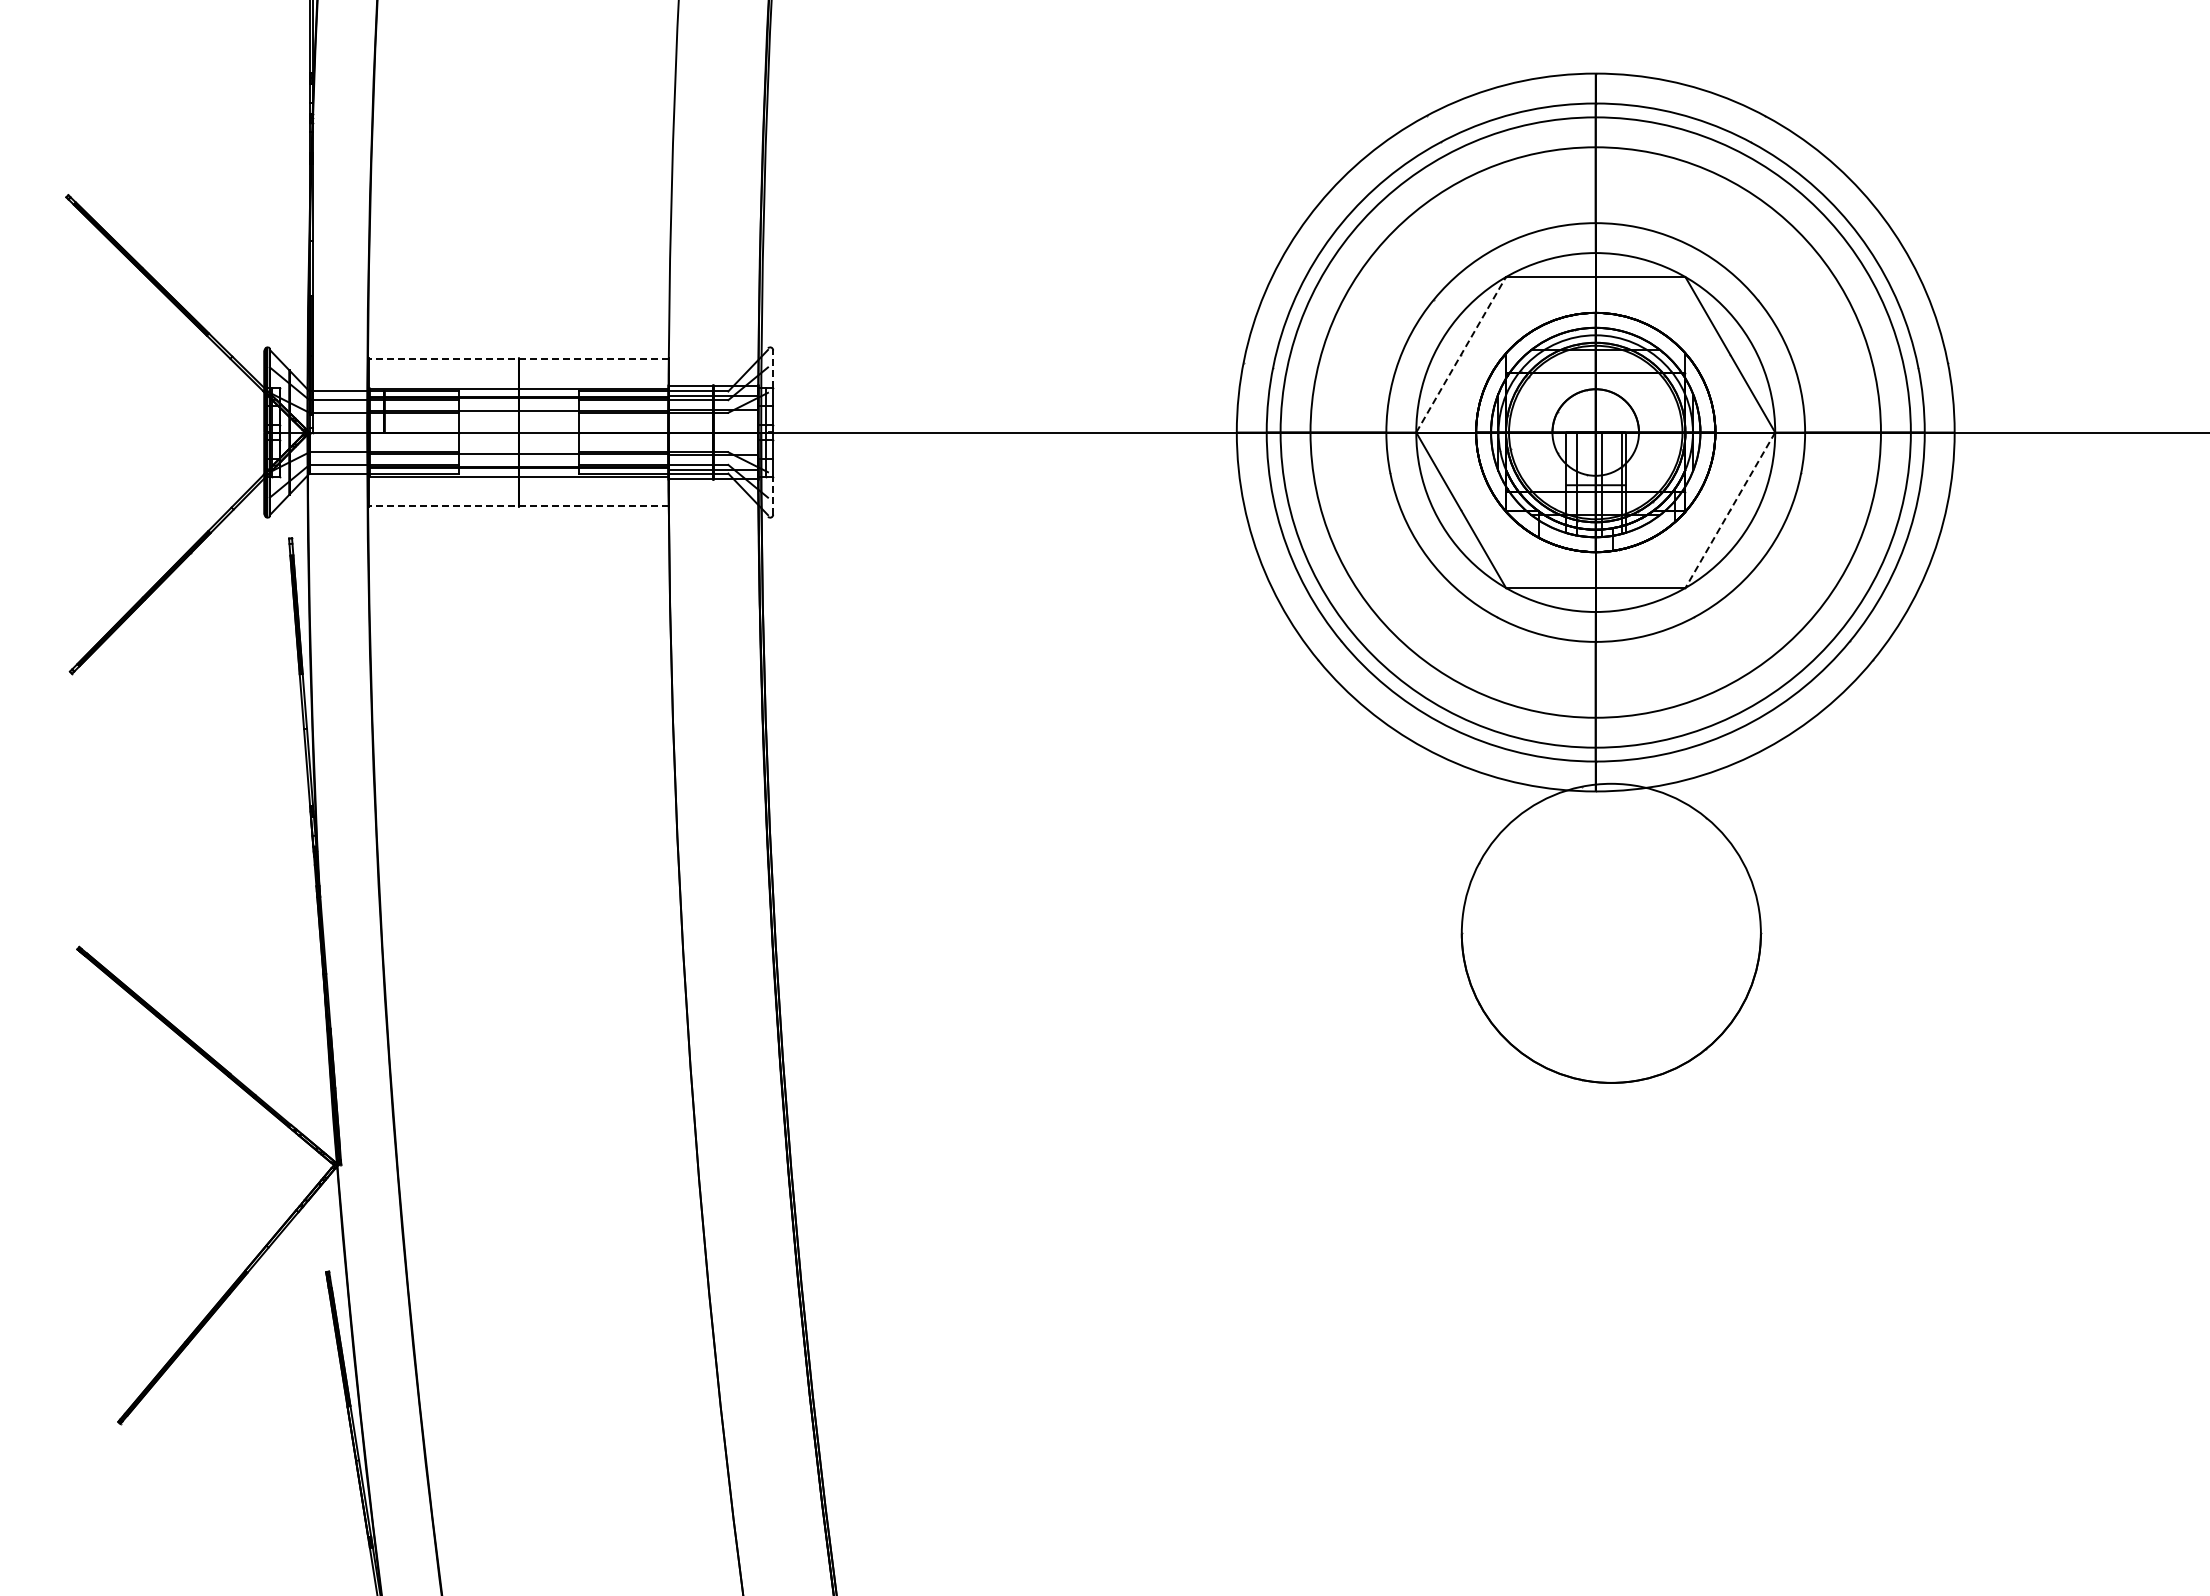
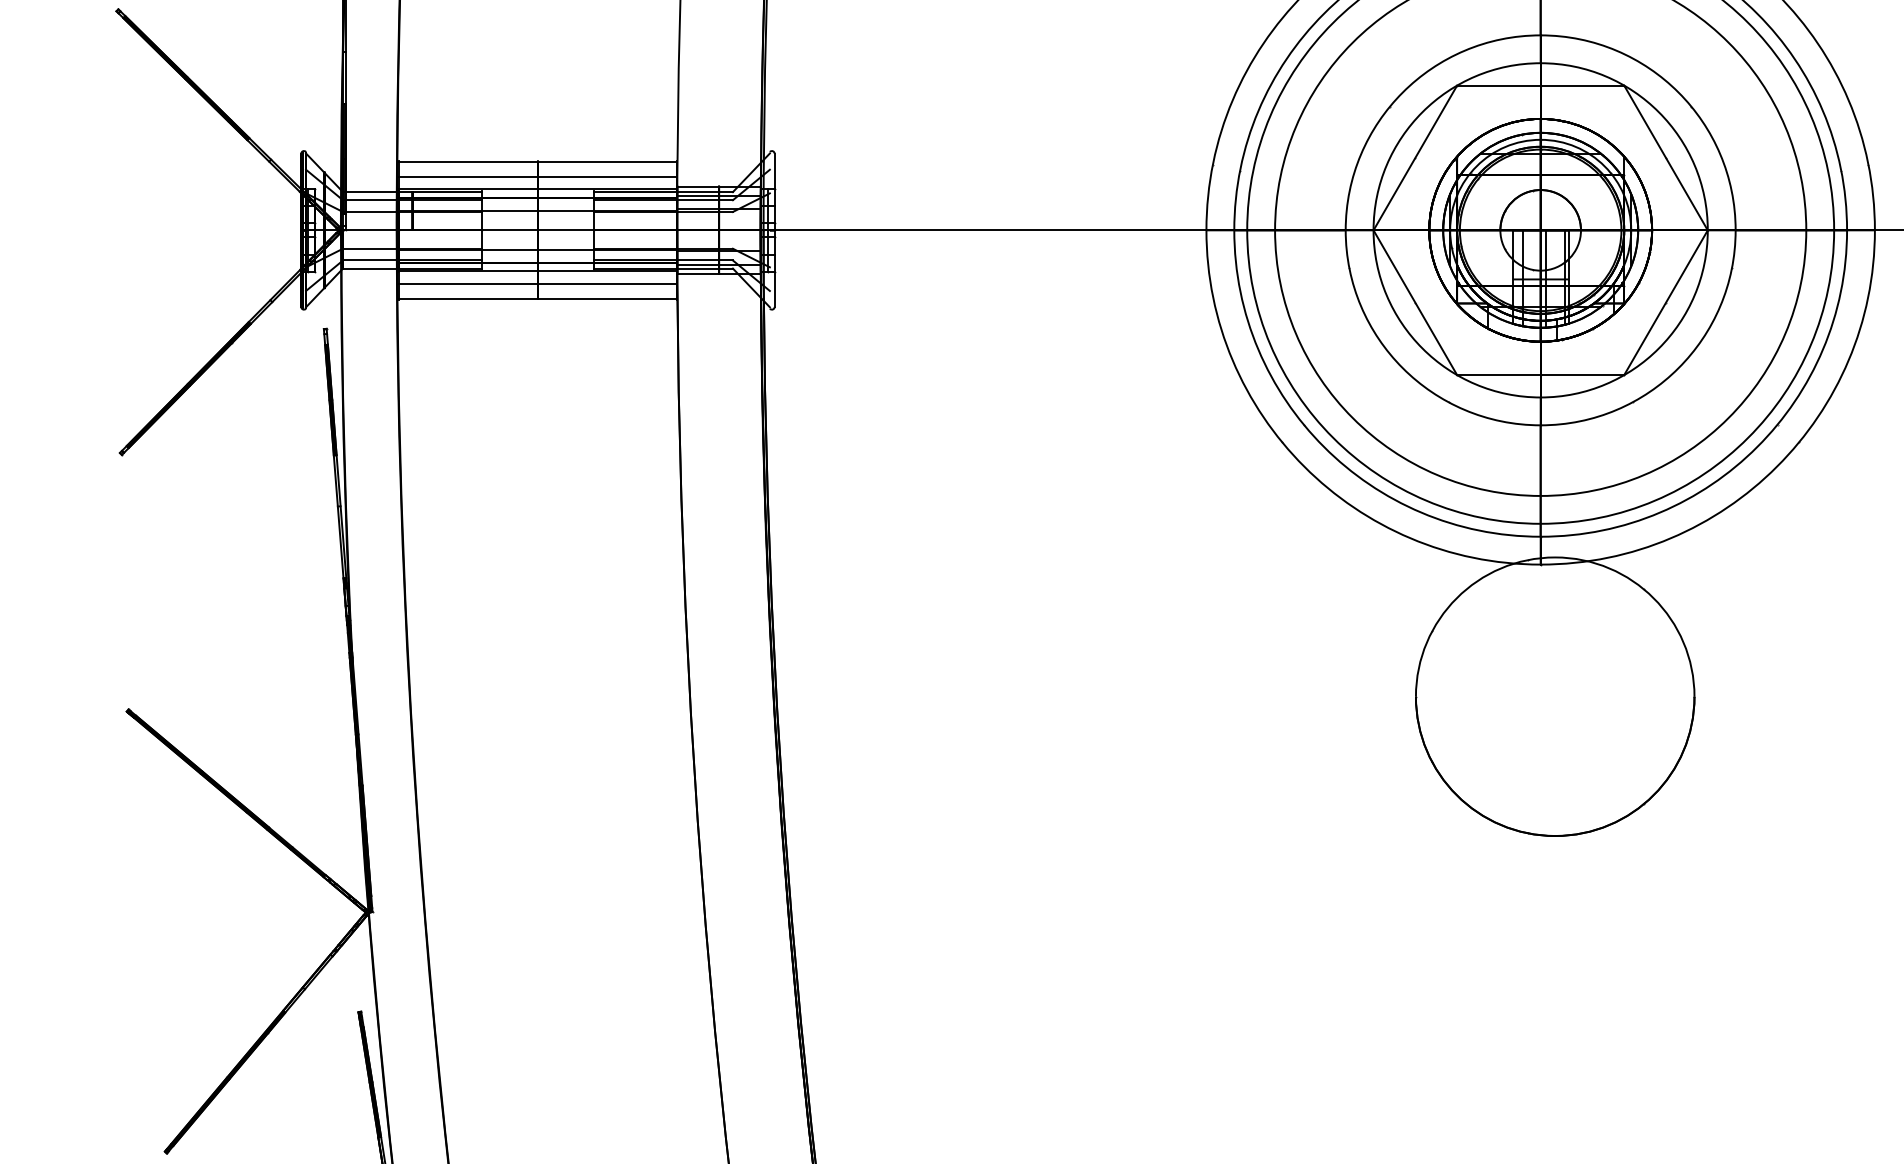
line: (1461, 354) -> (1415, 157), dashed -> solid
line: (518, 359) -> (537, 162), dashed -> solid
line: (773, 369) -> (775, 171), dashed -> solid
line: (518, 374) -> (537, 176), added
line: (518, 490) -> (537, 284), added
line: (773, 496) -> (775, 289), dashed -> solid
line: (518, 505) -> (537, 298), dashed -> solid
line: (1730, 510) -> (1666, 302), dashed -> solid

